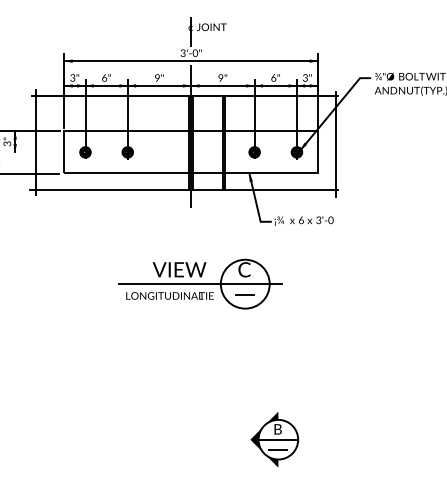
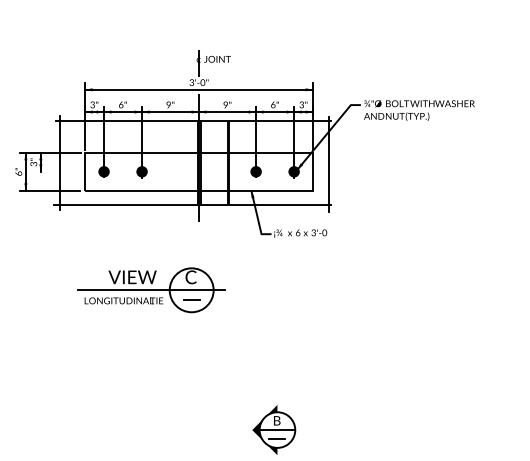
part: (200, 284) -> (151, 290), moved

